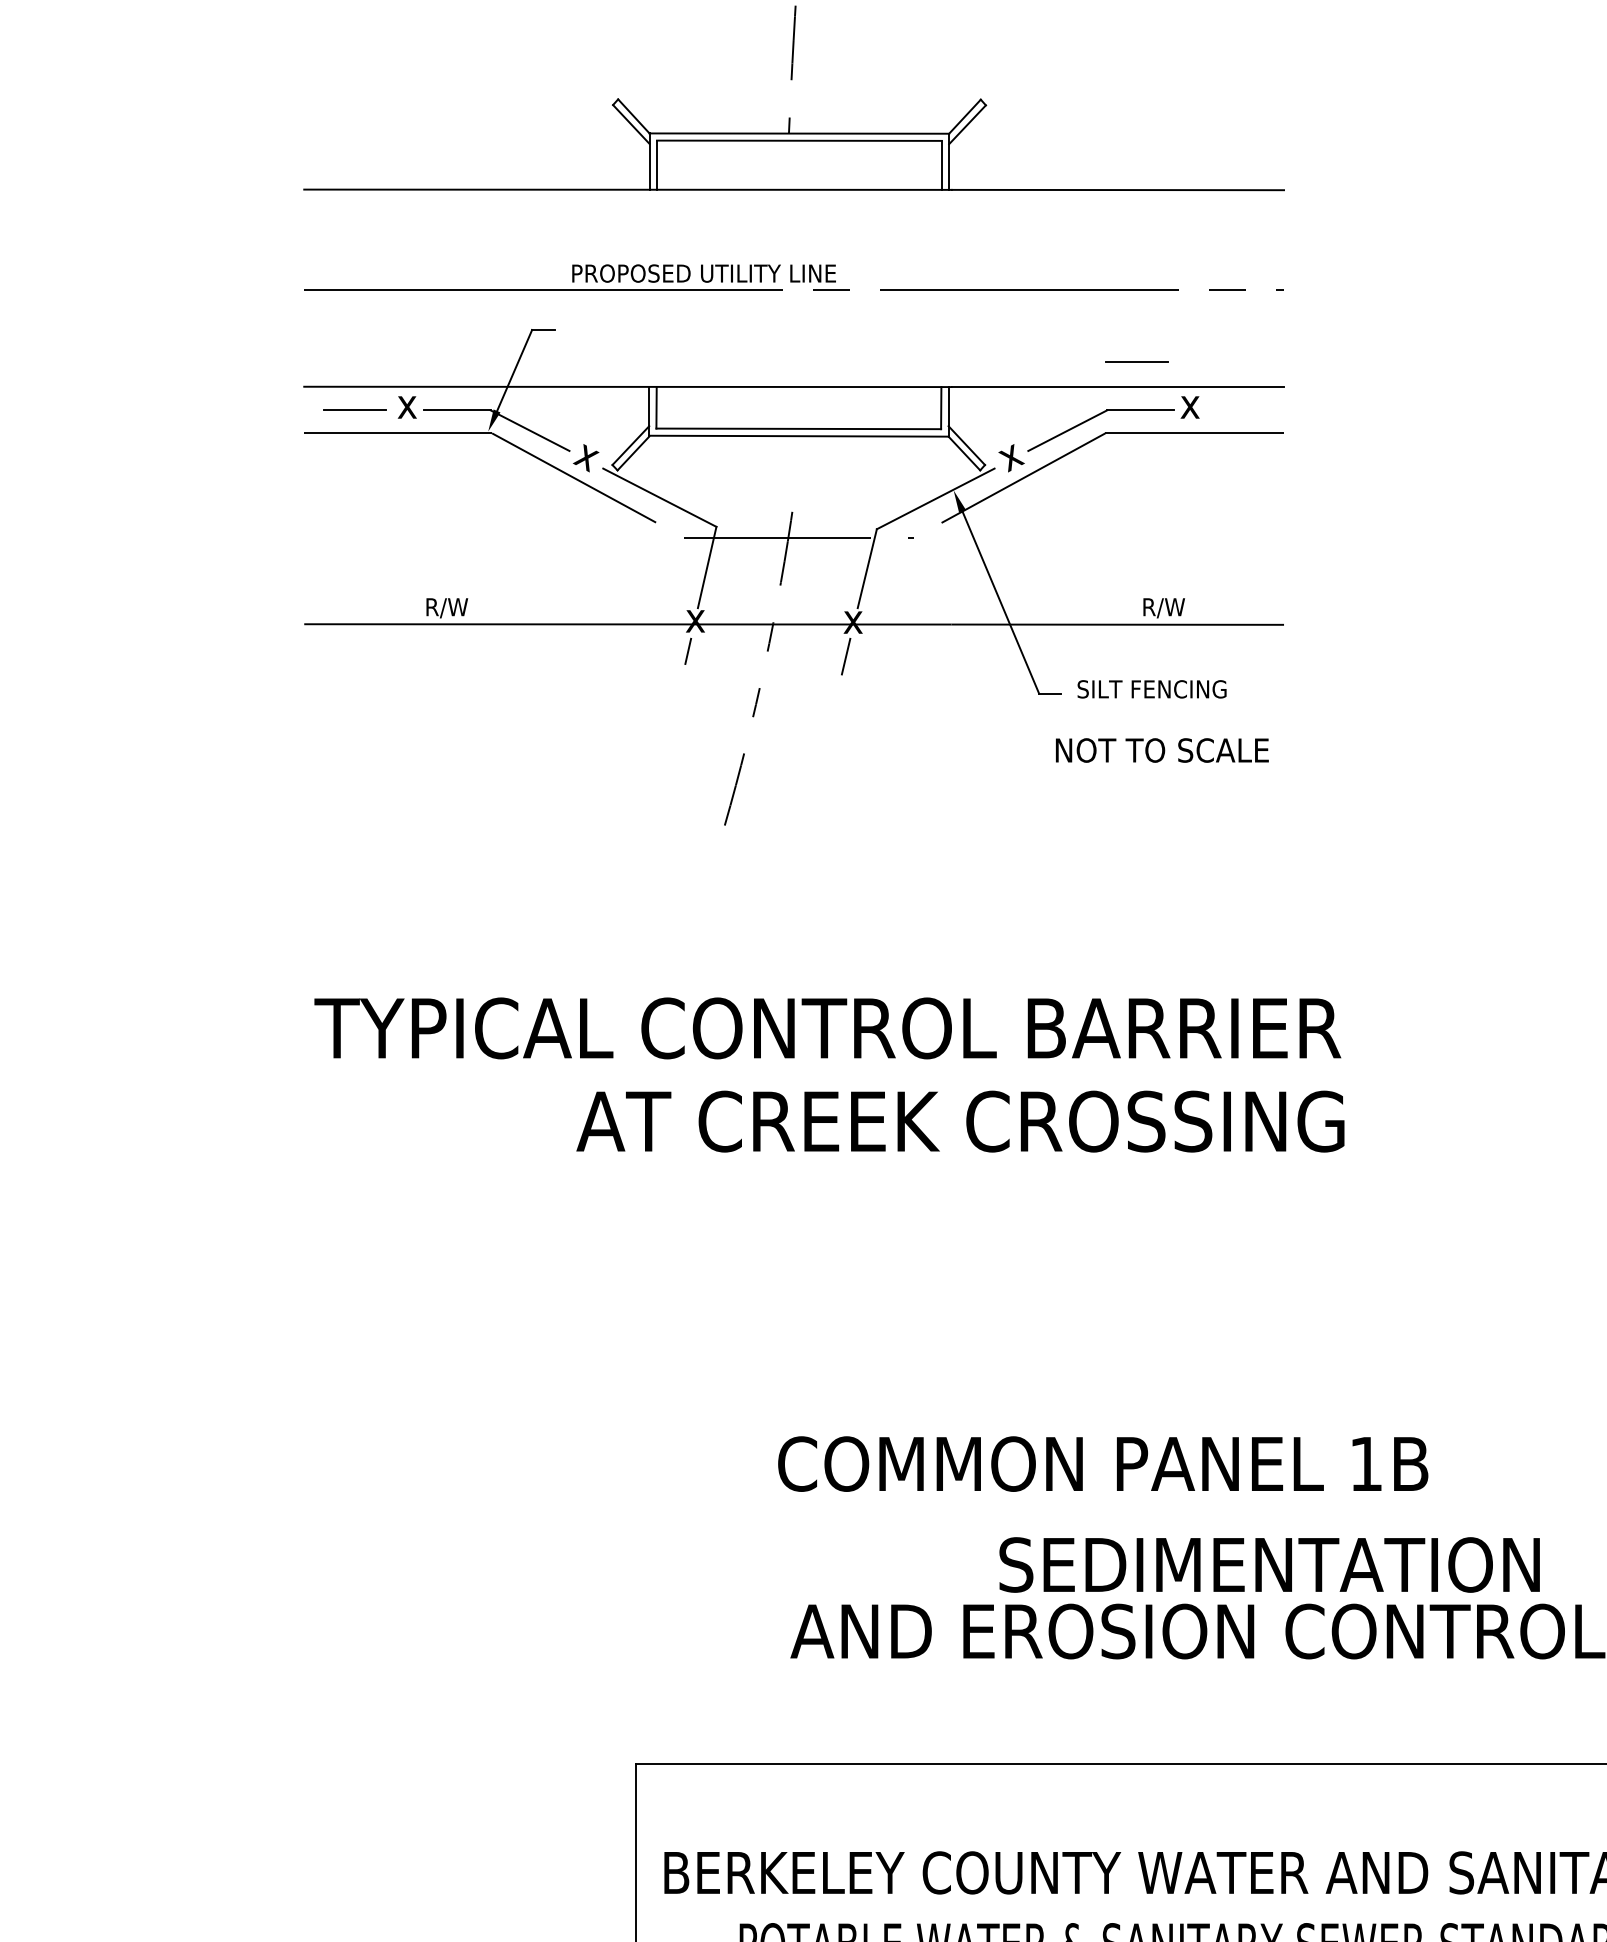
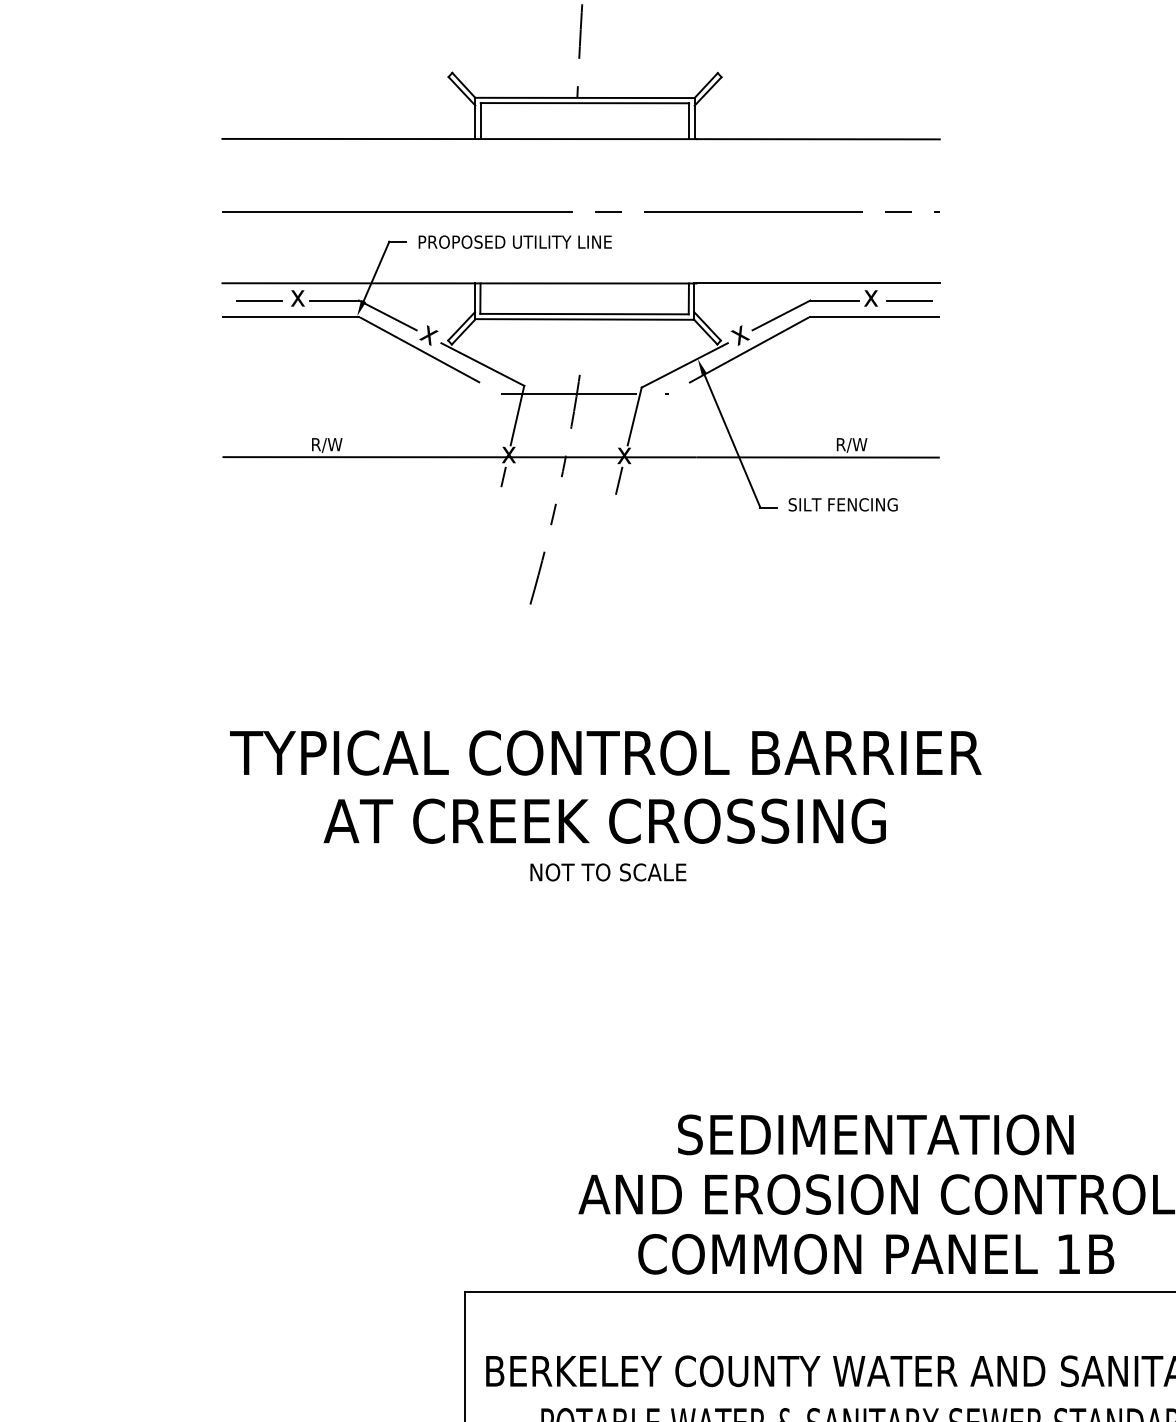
text: (703, 273) -> (514, 242), moved
line: (1136, 361) -> (909, 299), moved
text: (1162, 750) -> (608, 872), moved
text: (960, 1121) -> (604, 821), moved
text: (1103, 1463) -> (876, 1253), moved
text: (1269, 1564) -> (875, 1134), moved

